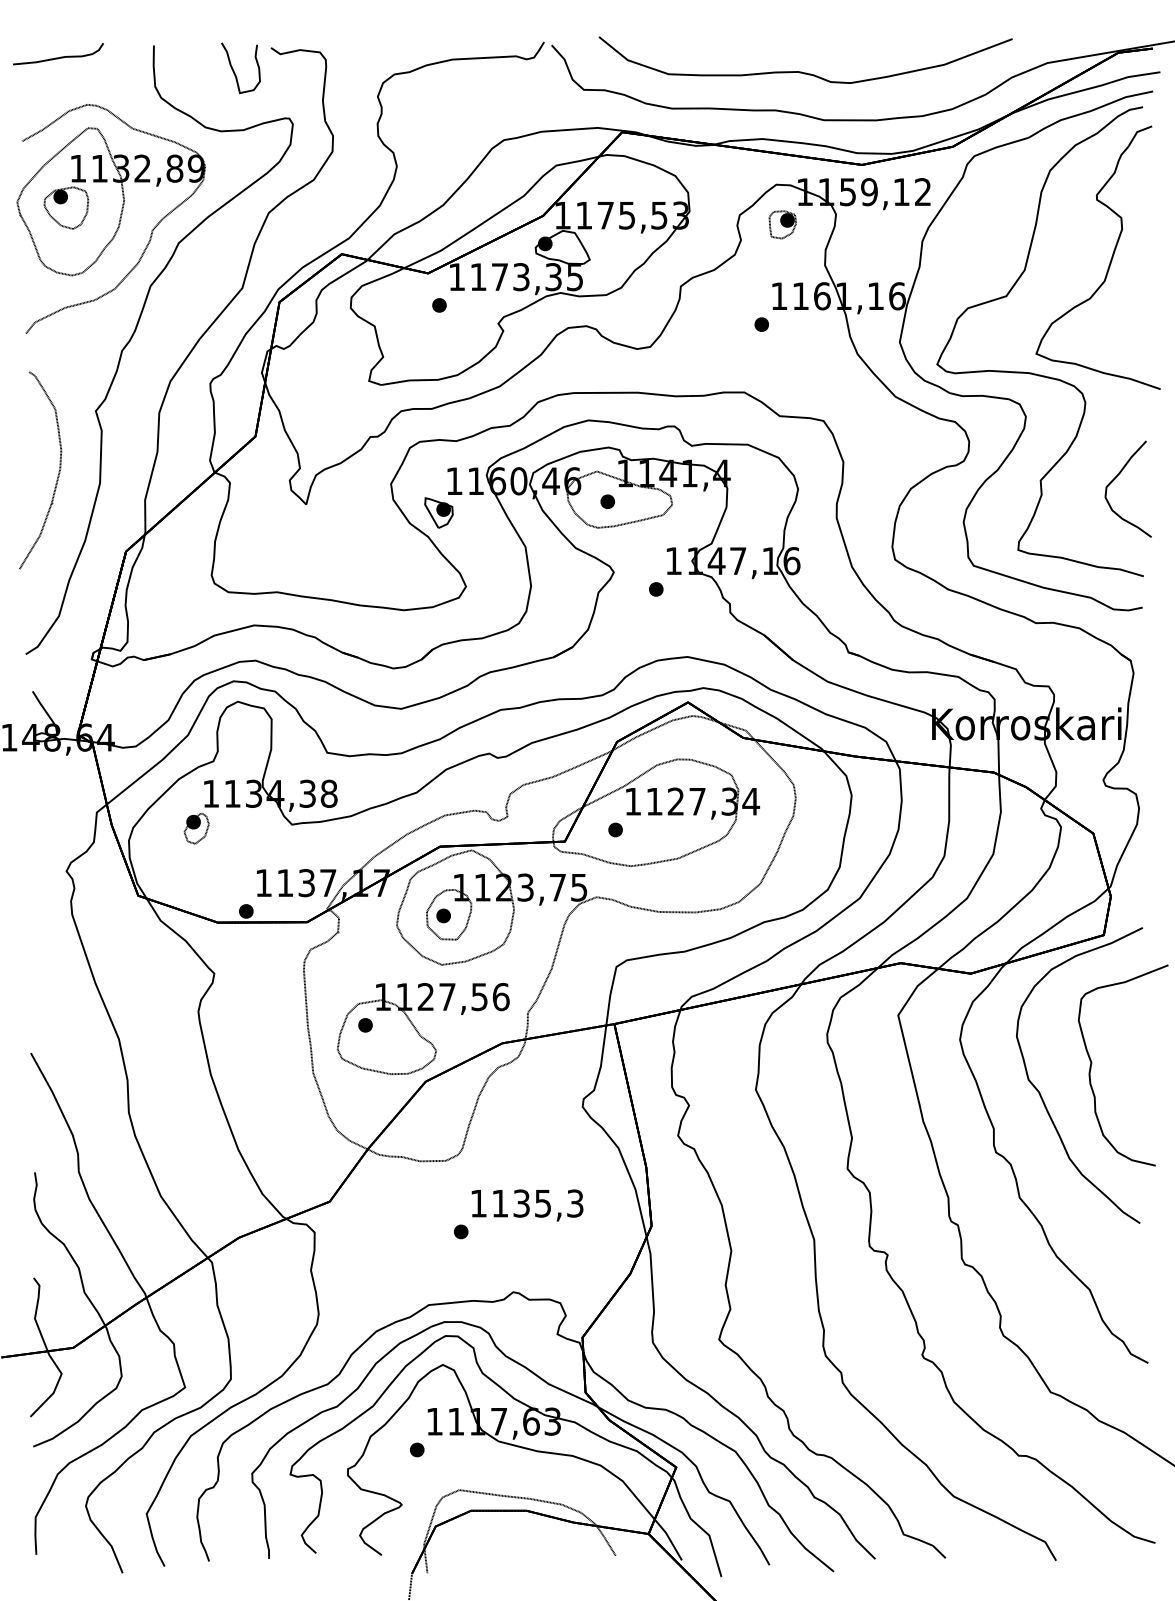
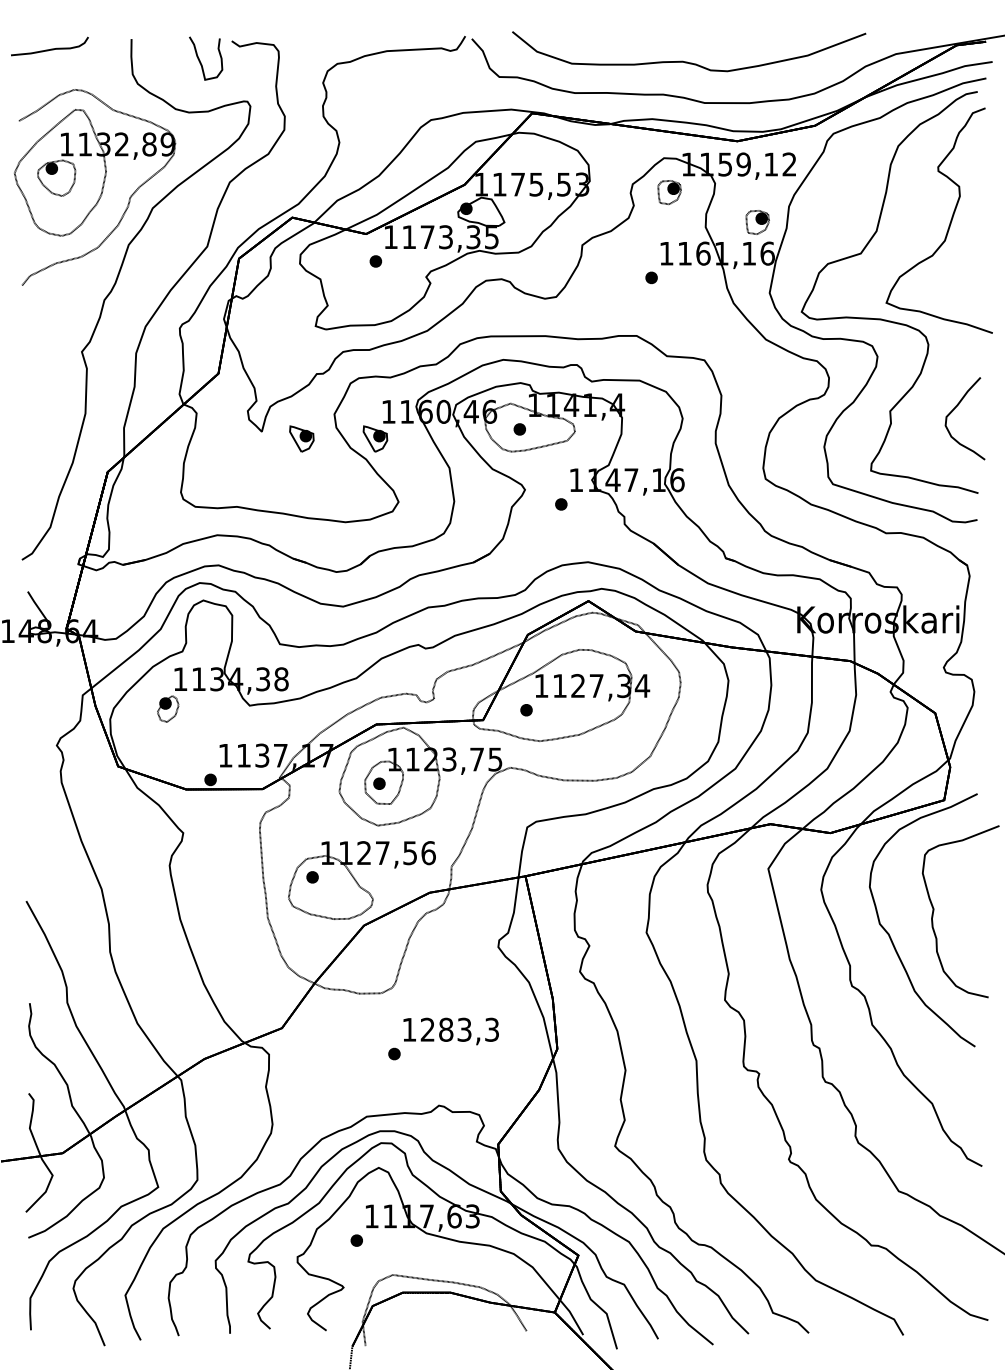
part: (885, 259) -> (757, 222), added
curve: (57, 475) -> (49, 406), removed
part: (352, 512) -> (301, 438), added
text: (521, 1203) -> (446, 1029), 1135,3 -> 1283,3

